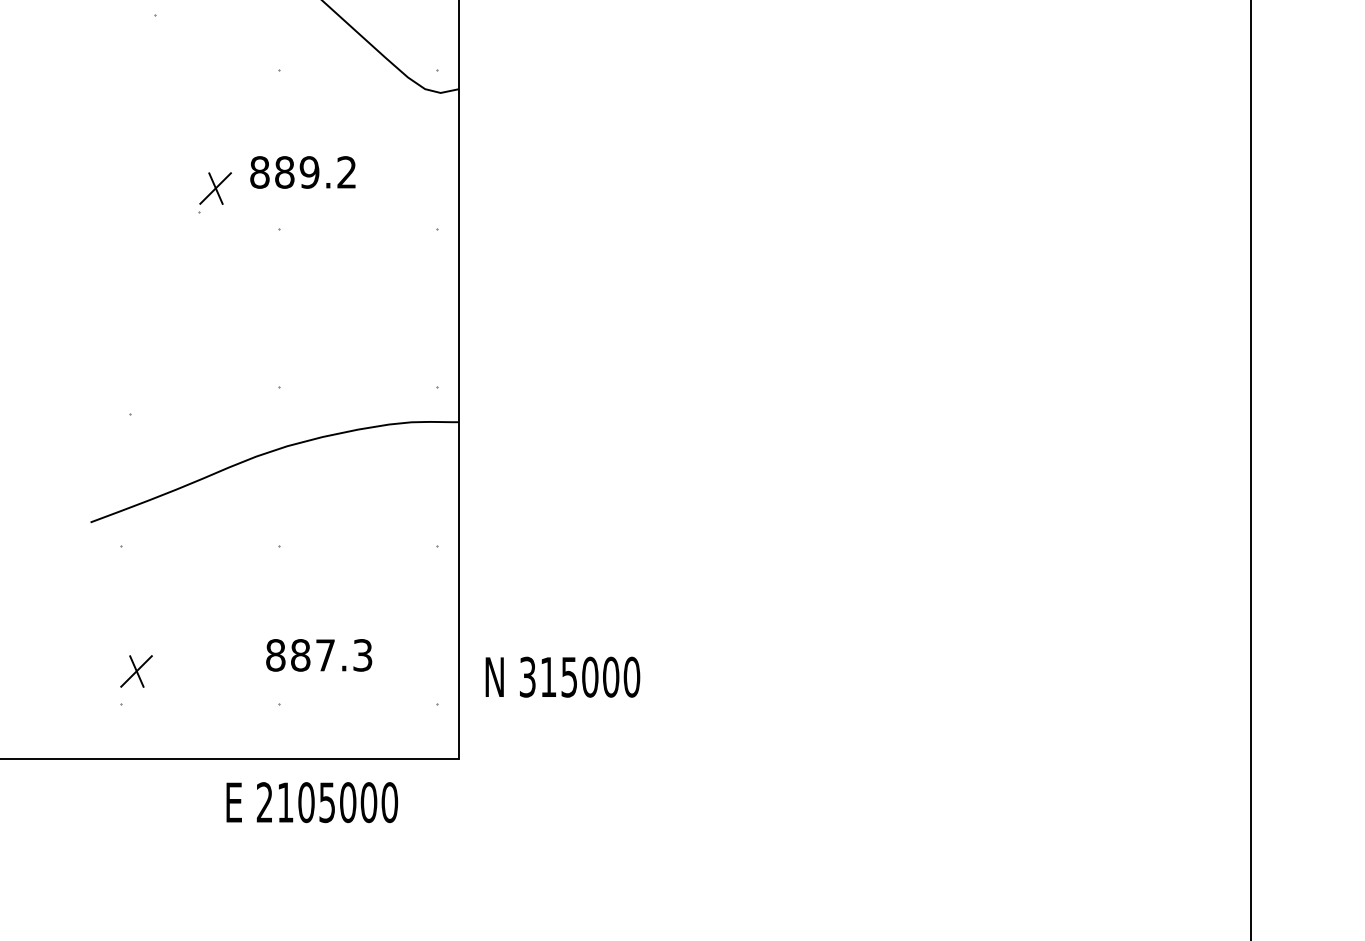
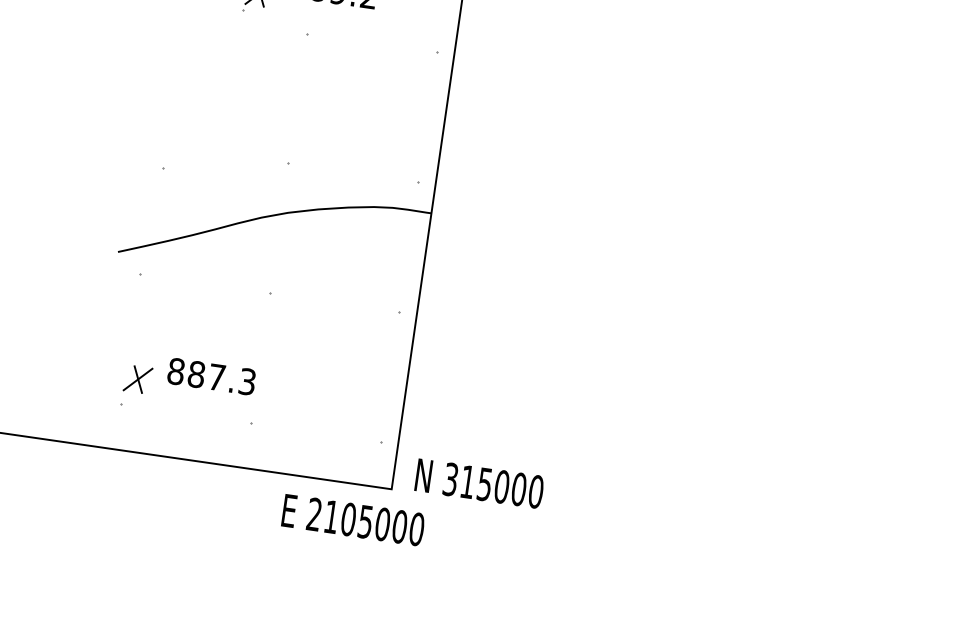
text: (319, 655) -> (211, 376), moved
text: (562, 676) -> (479, 483), moved
text: (312, 802) -> (353, 520), moved

